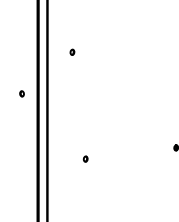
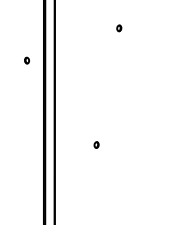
part: (72, 51) -> (119, 27), moved
part: (21, 93) -> (26, 60), moved

